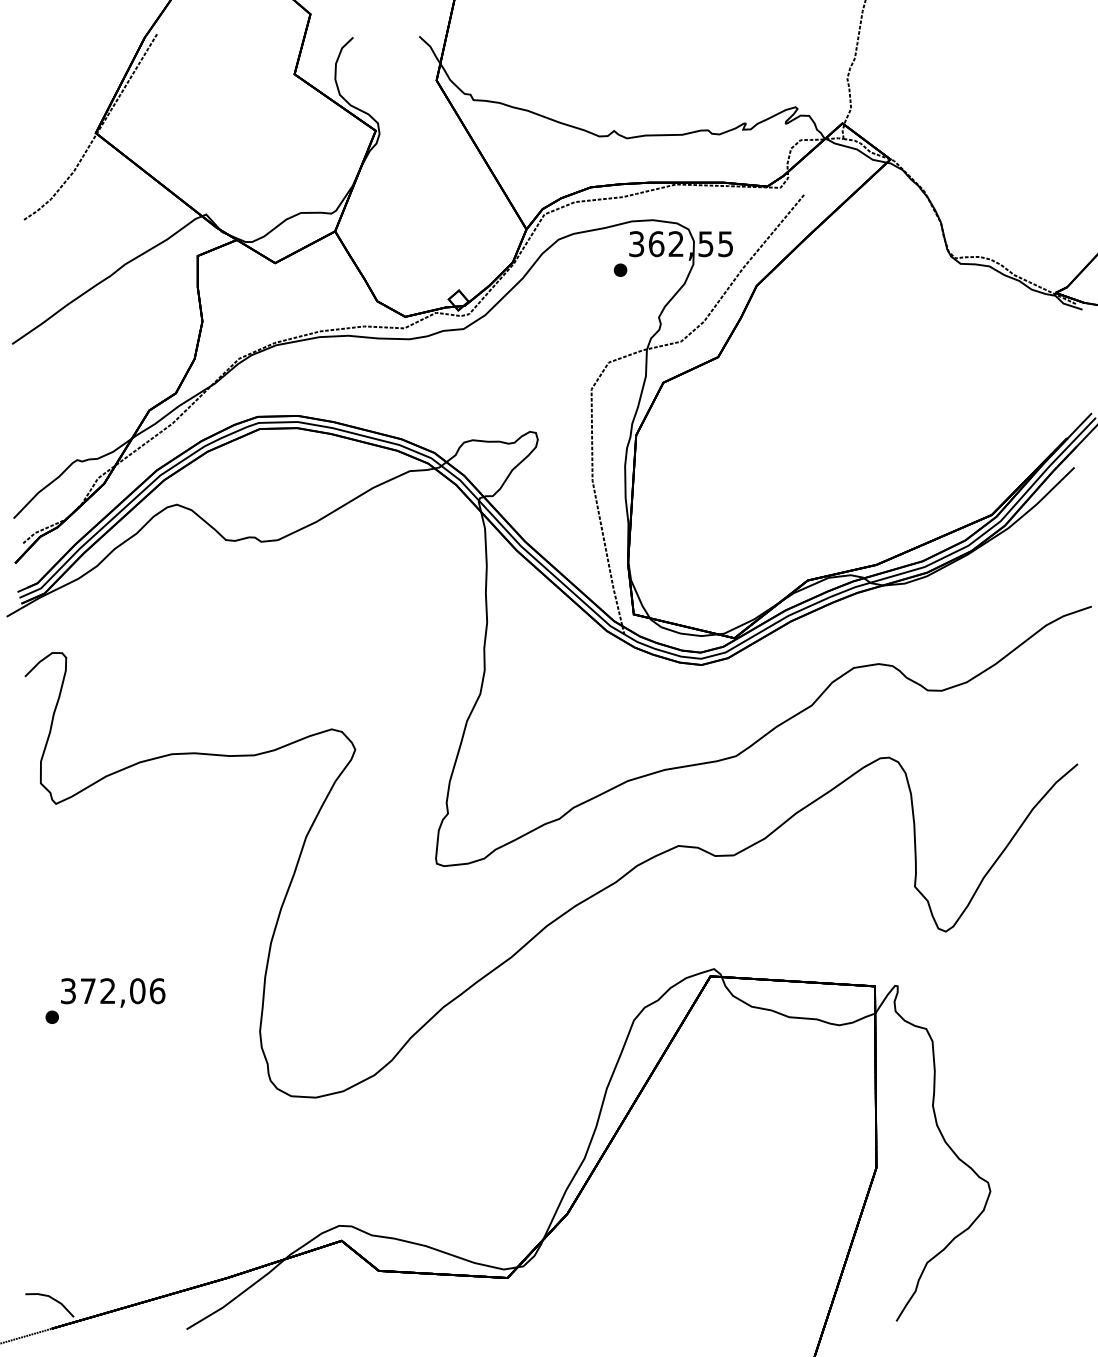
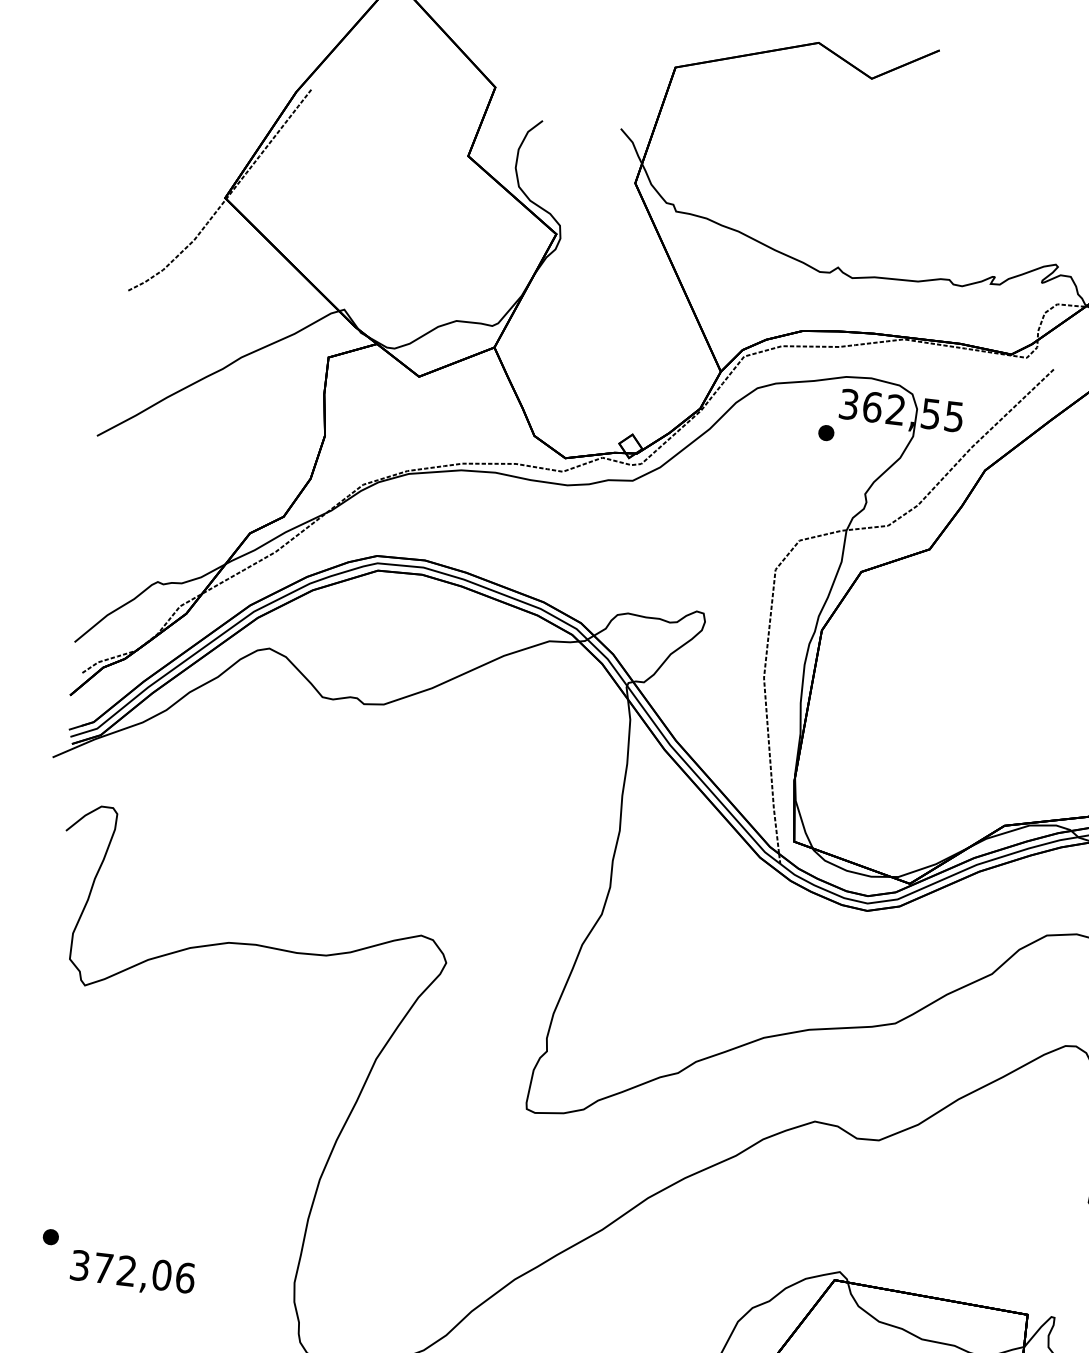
text: (113, 992) -> (133, 1273), moved

